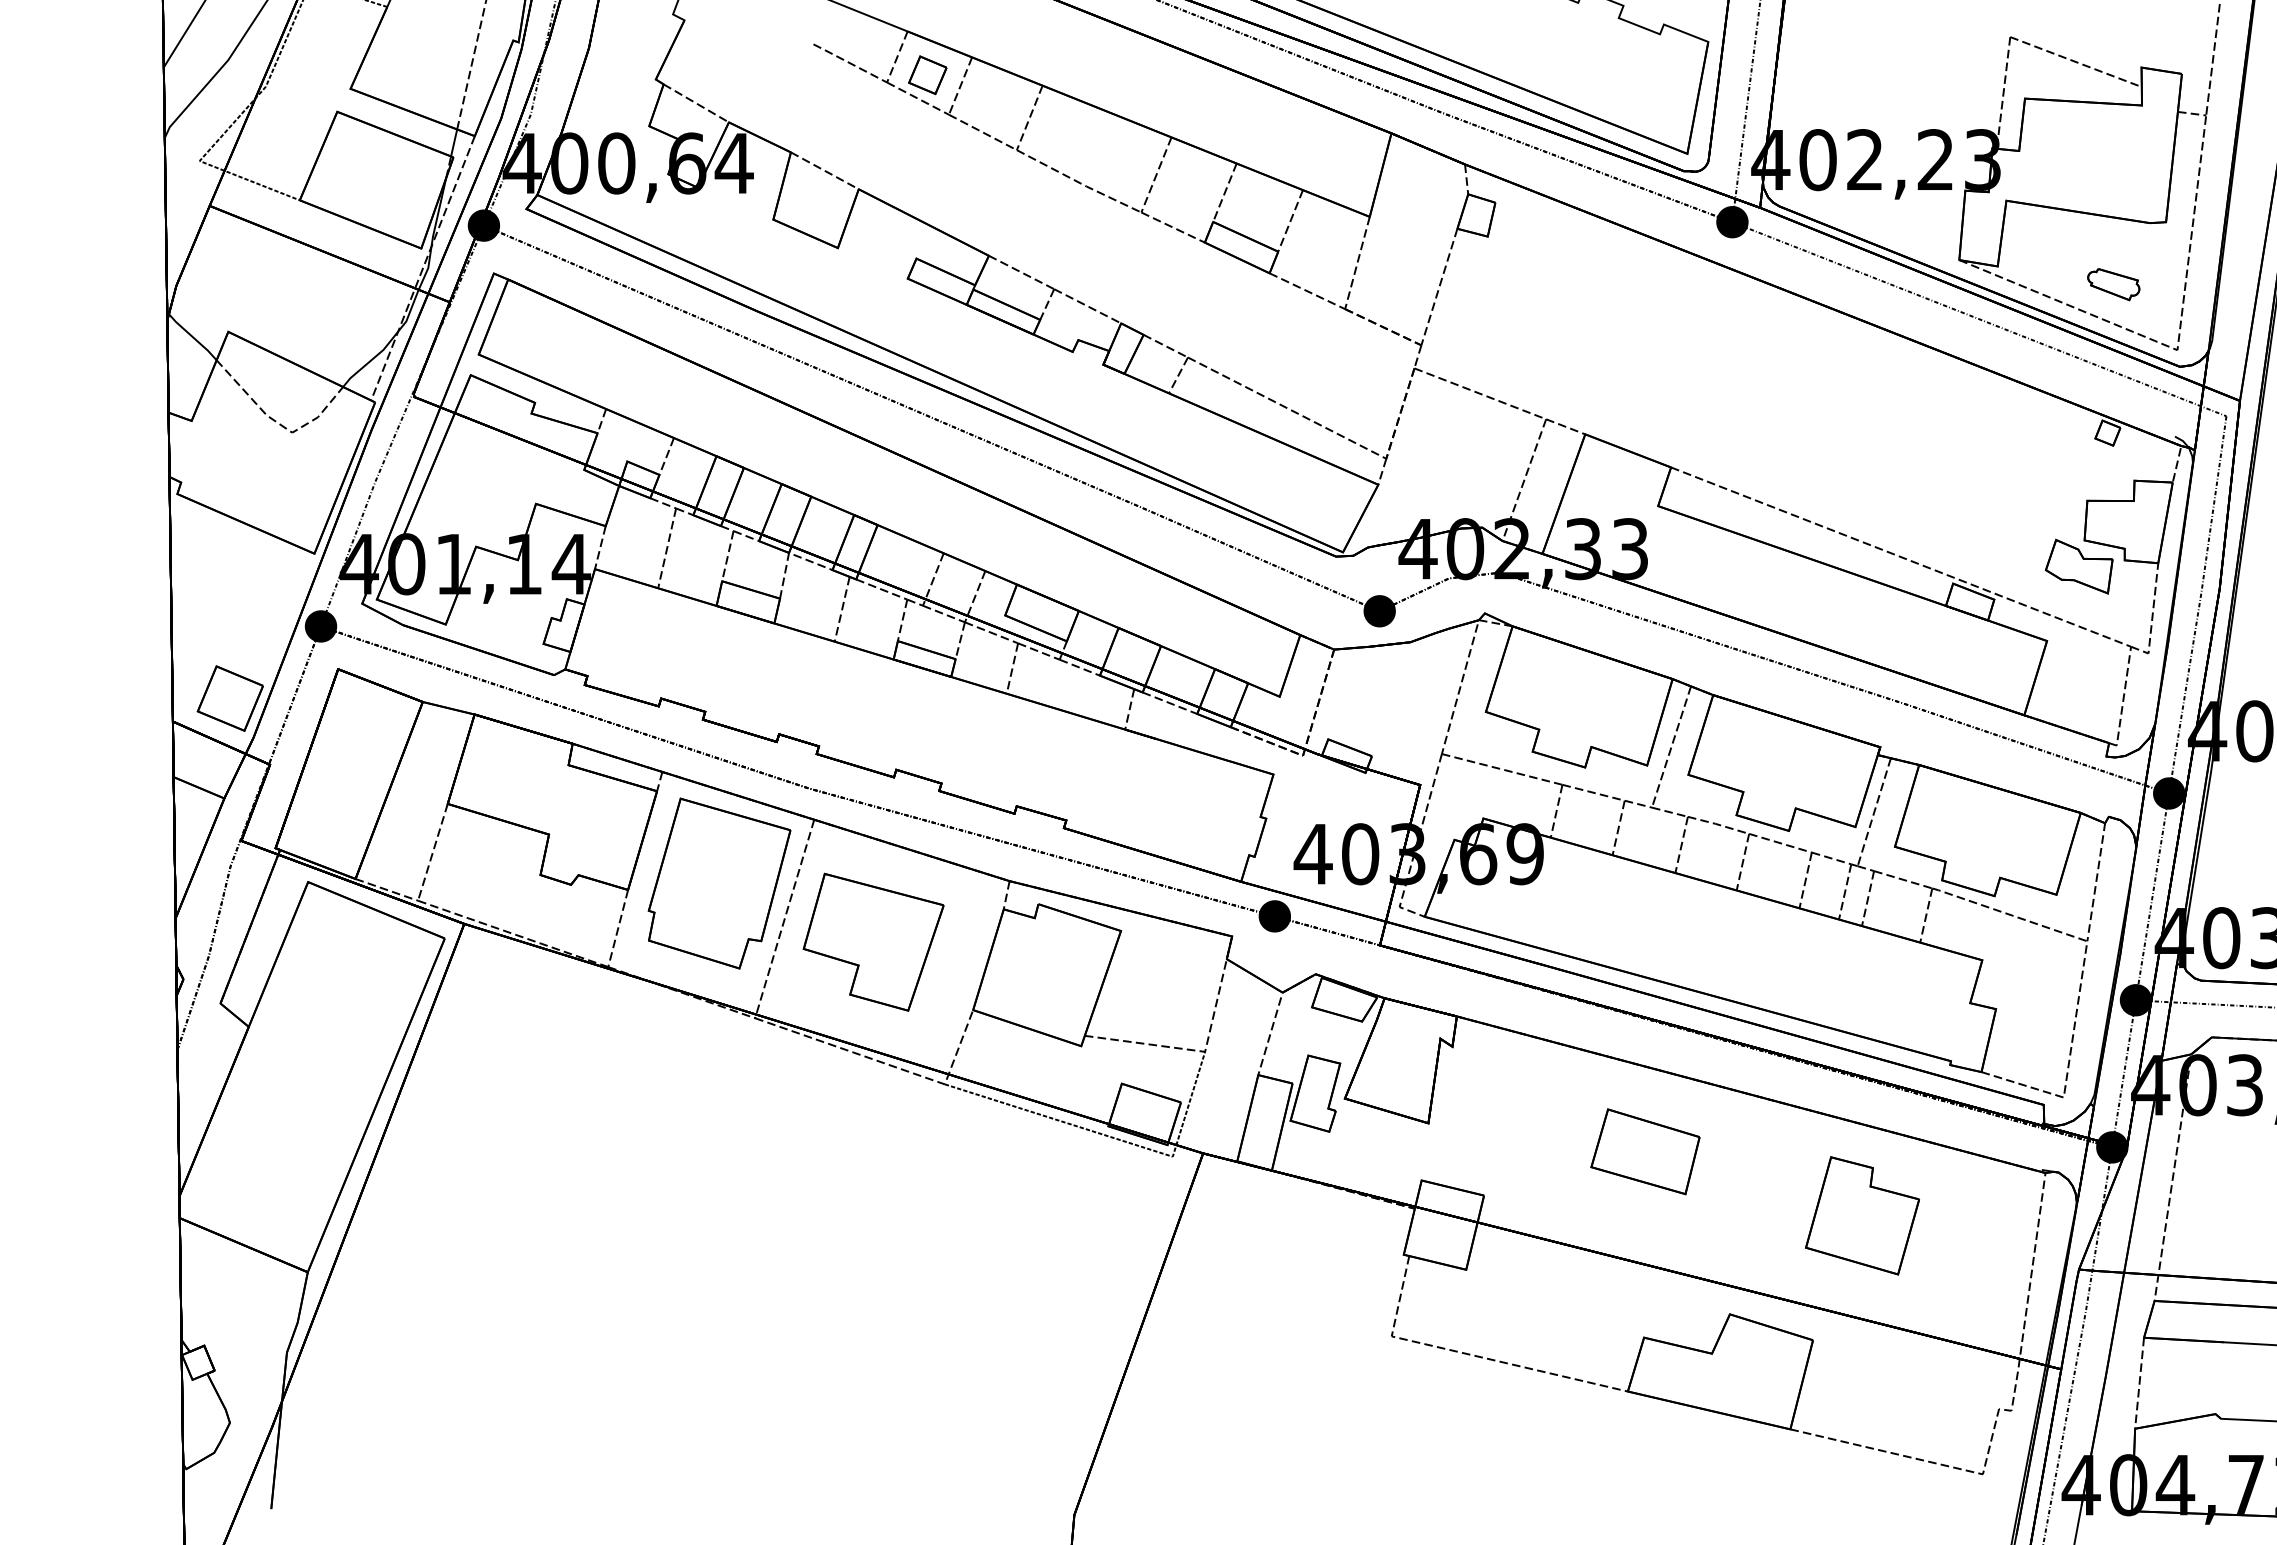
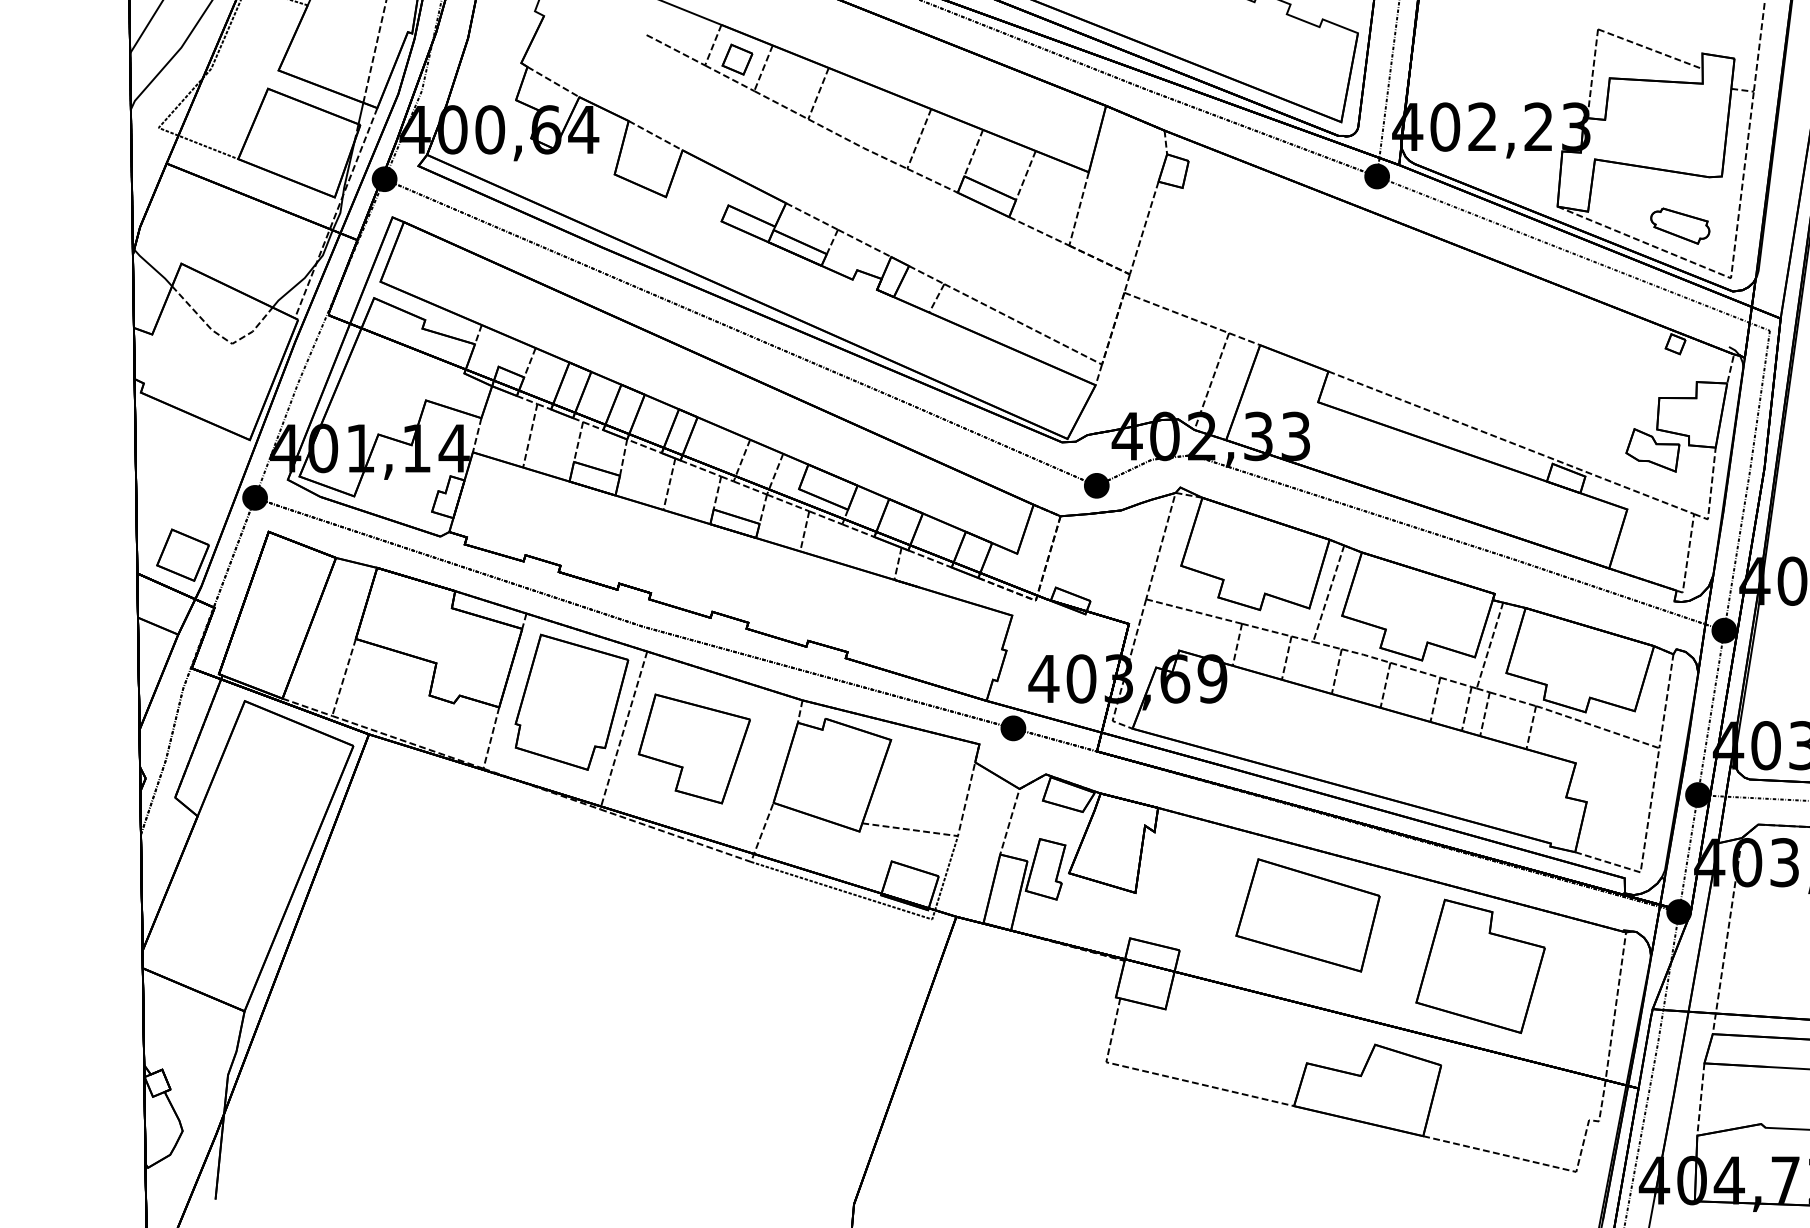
part: (2113, 284) -> (1680, 226), size x1.43
part: (1645, 1151) -> (1308, 915), size x1.67
part: (1862, 1215) -> (1480, 966), size x1.43

